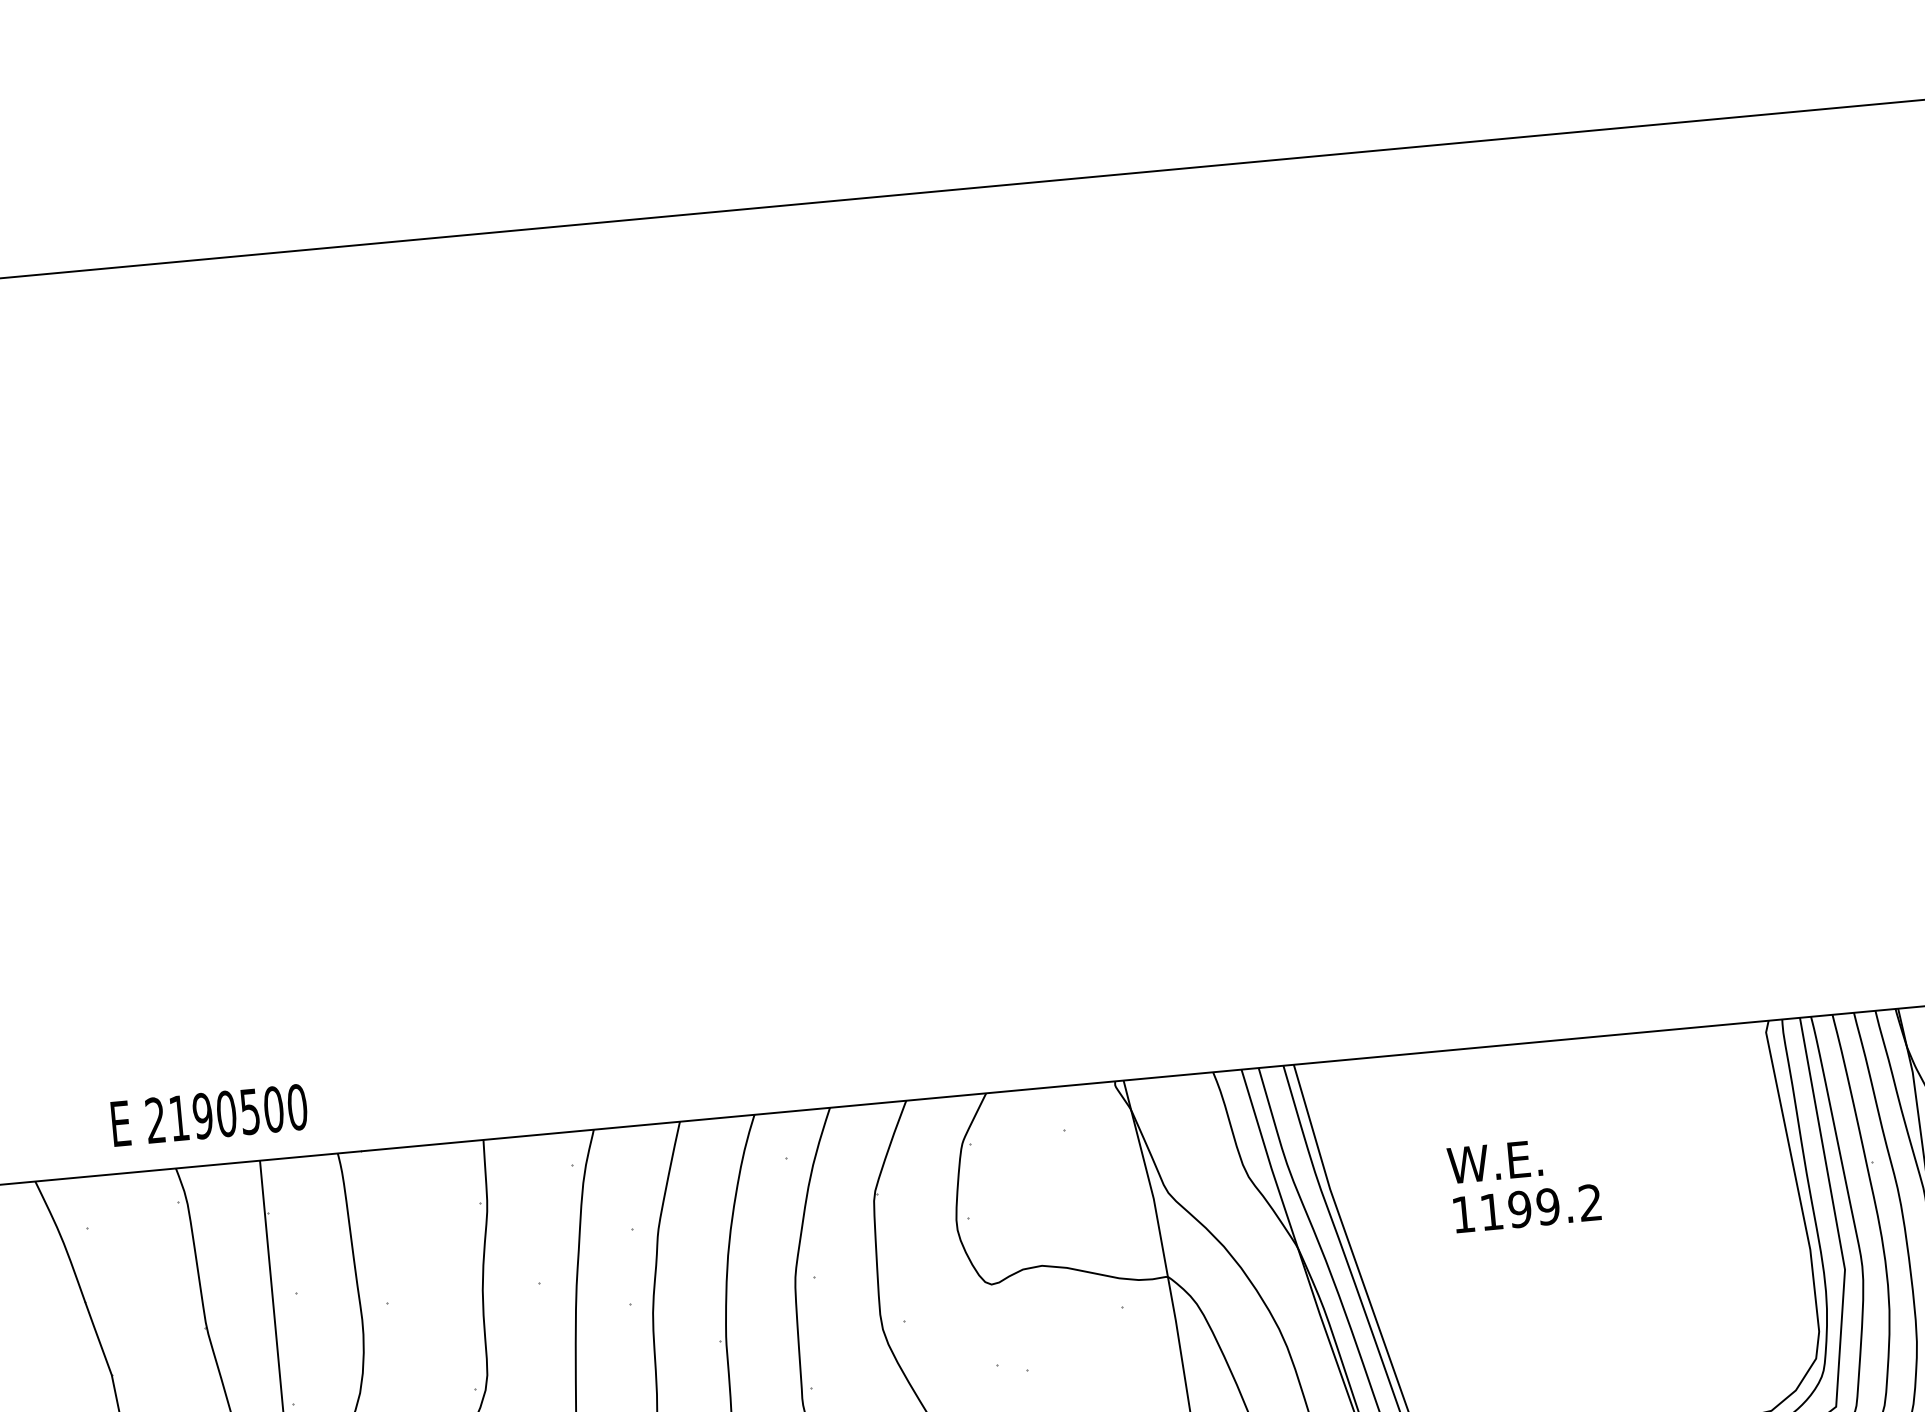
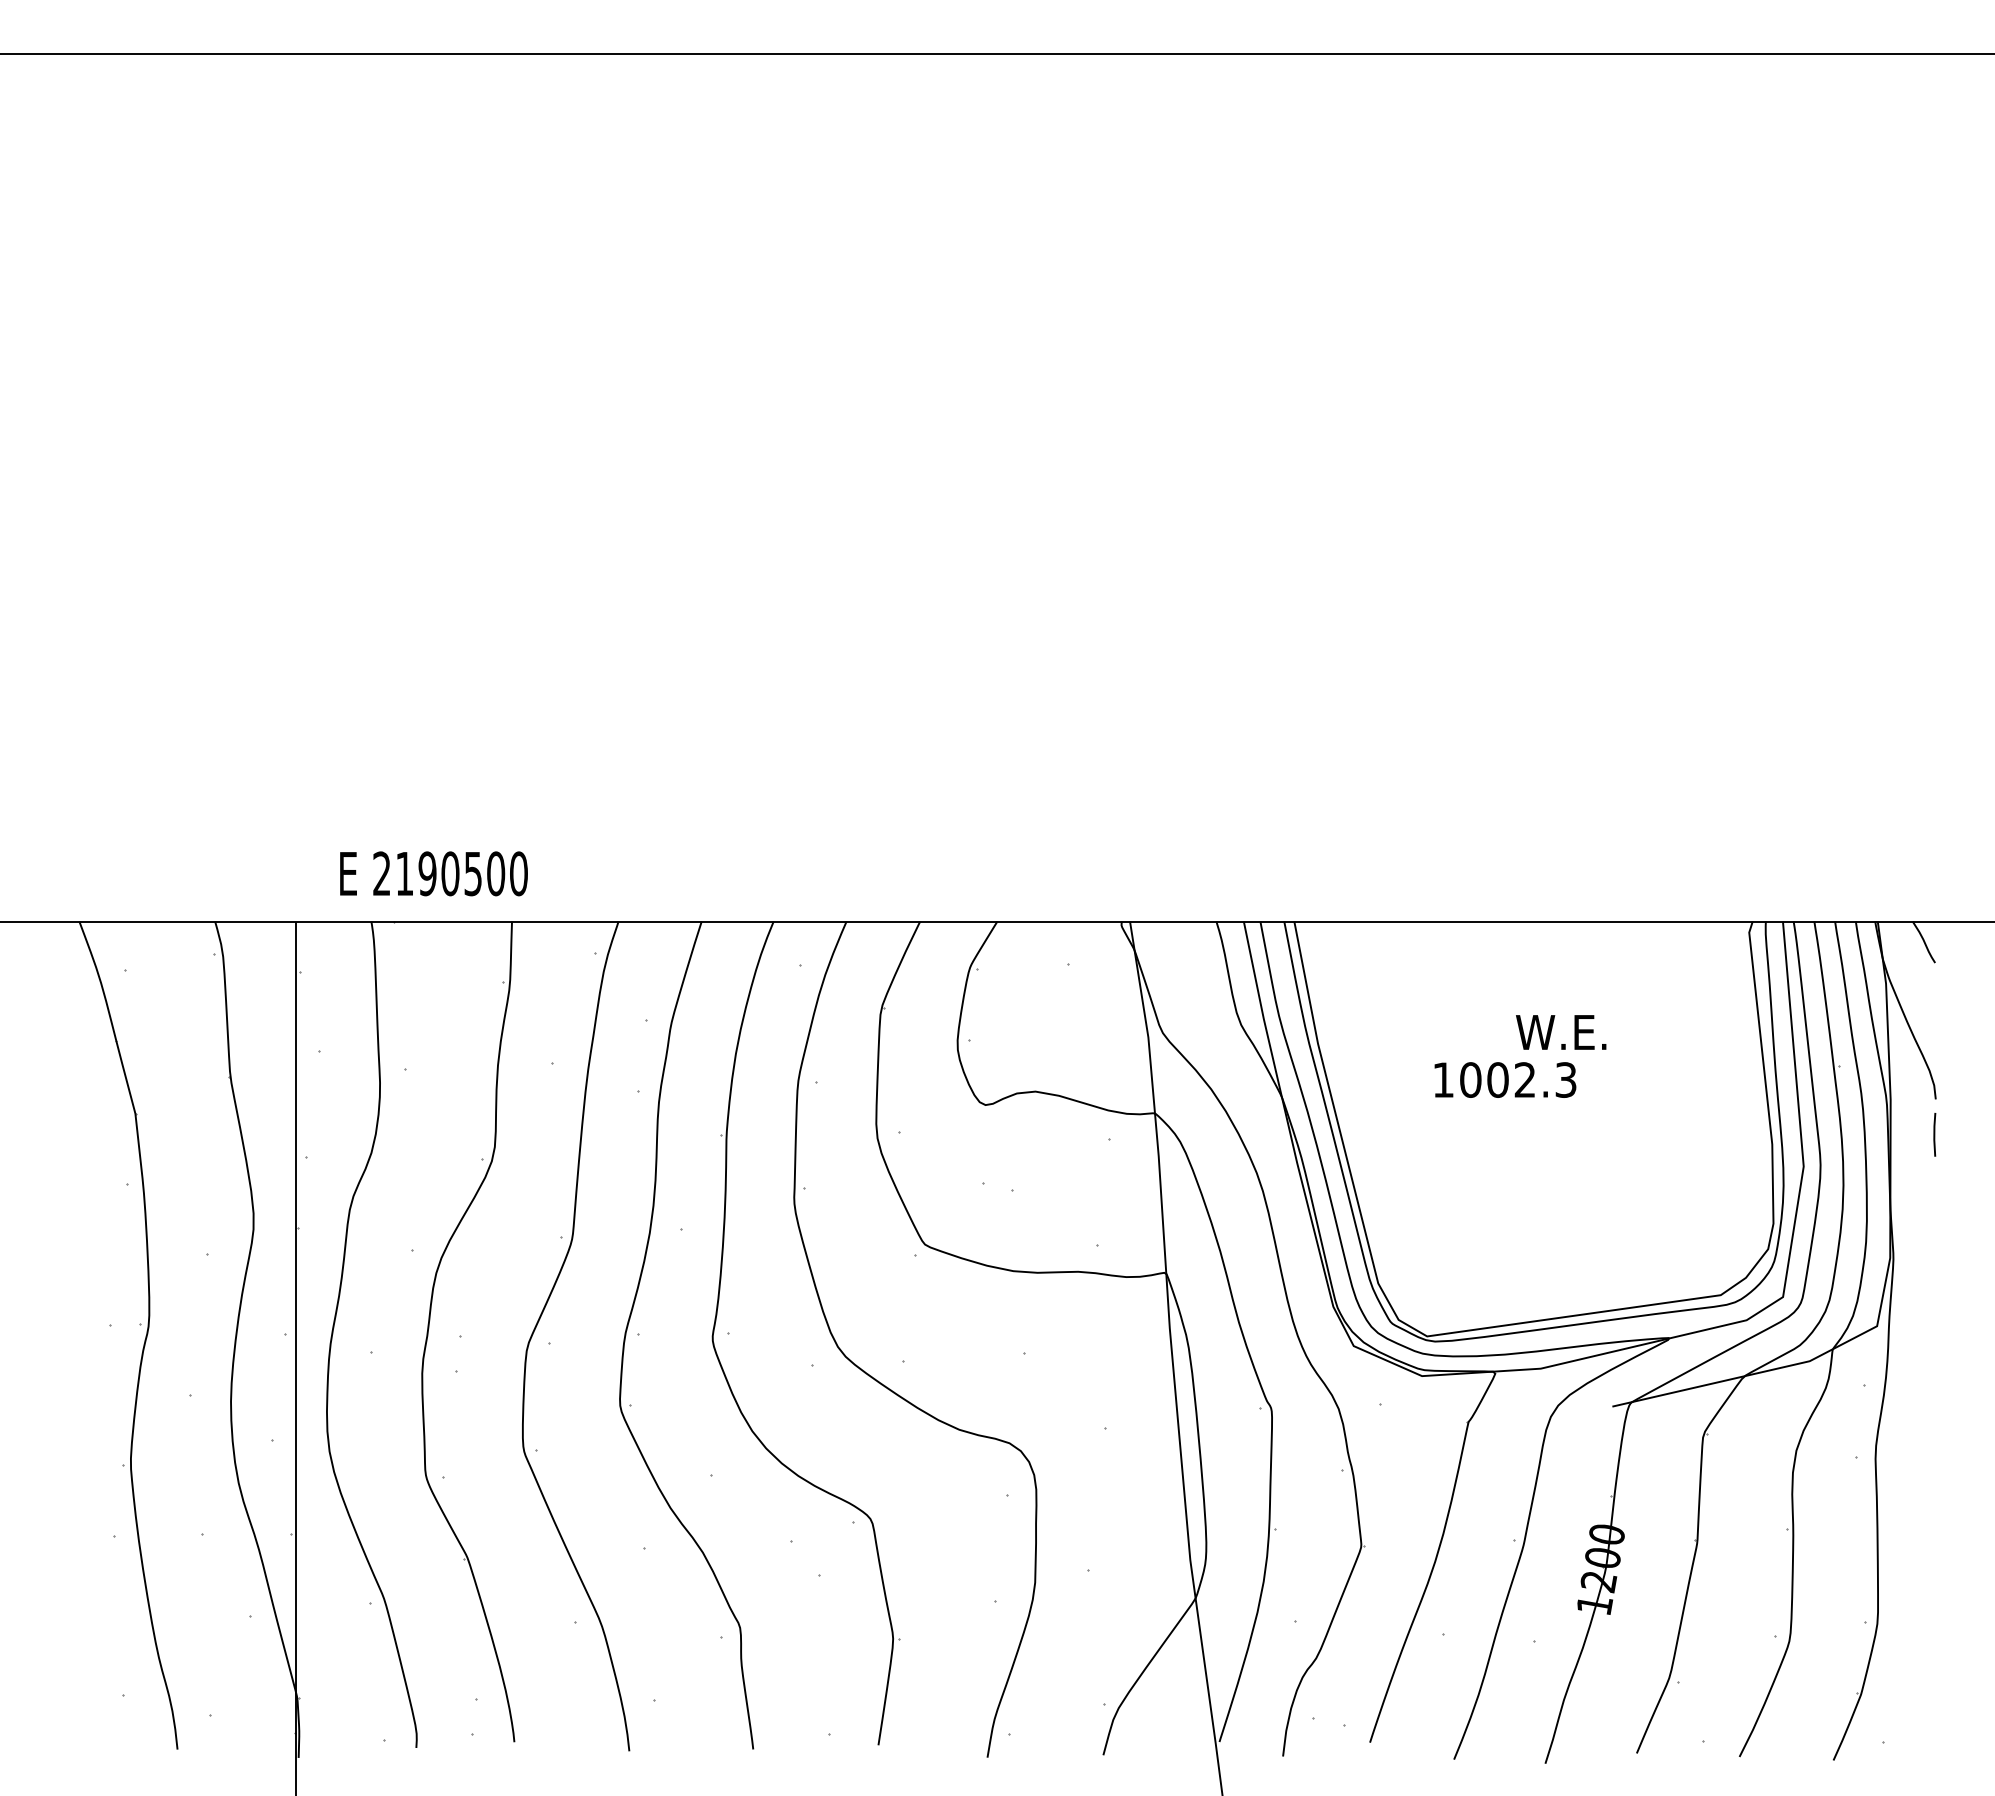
text: (208, 1115) -> (433, 873), moved
text: (1495, 1162) -> (1561, 1032), moved
text: (1541, 1206) -> (1518, 1079), 1199.2 -> 1002.3

